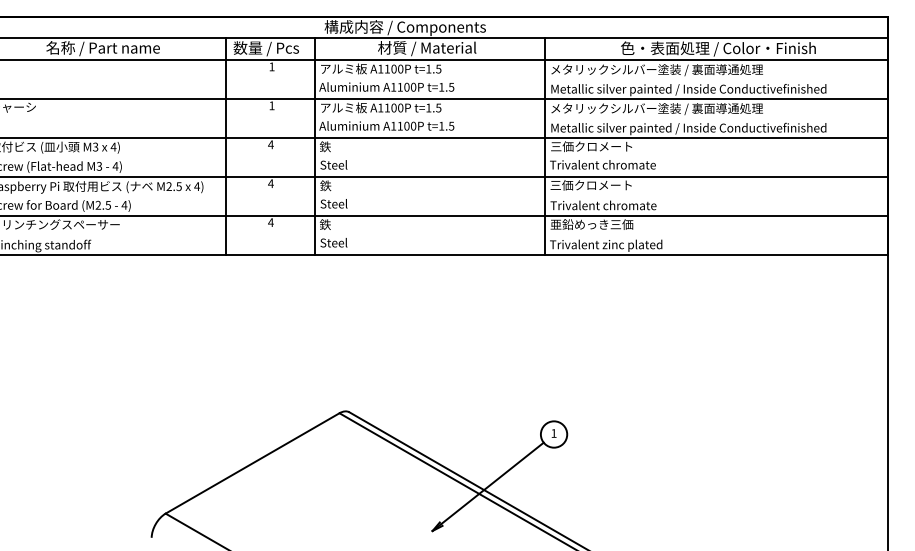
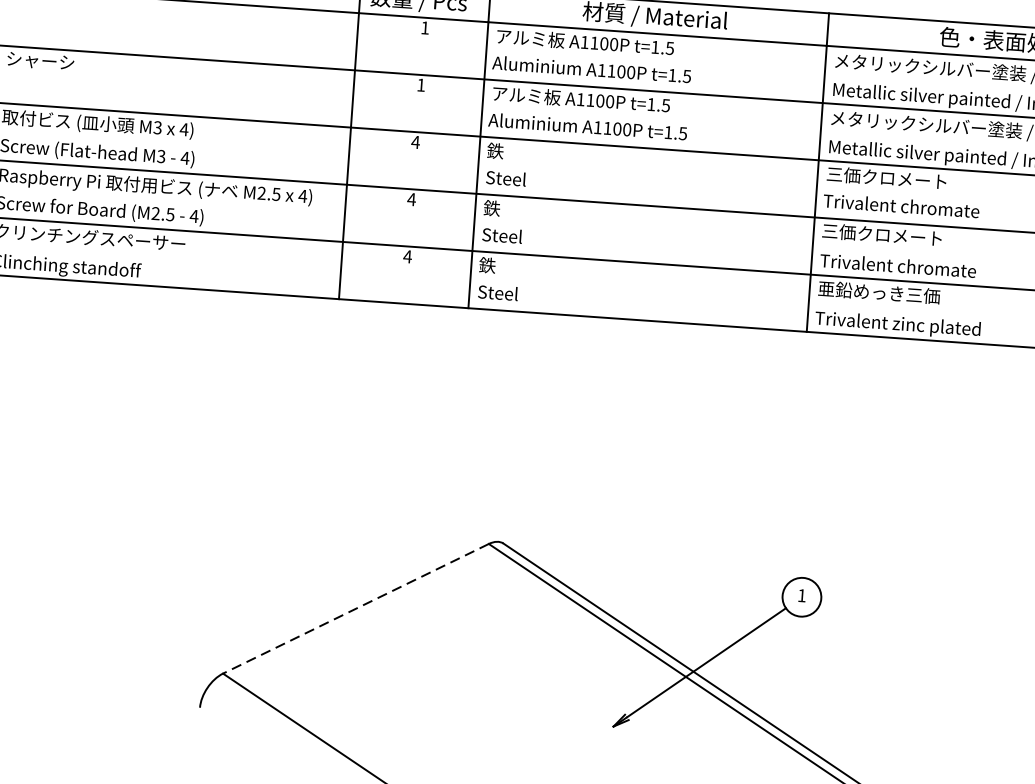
line: (252, 463) -> (355, 608), solid -> dashed

